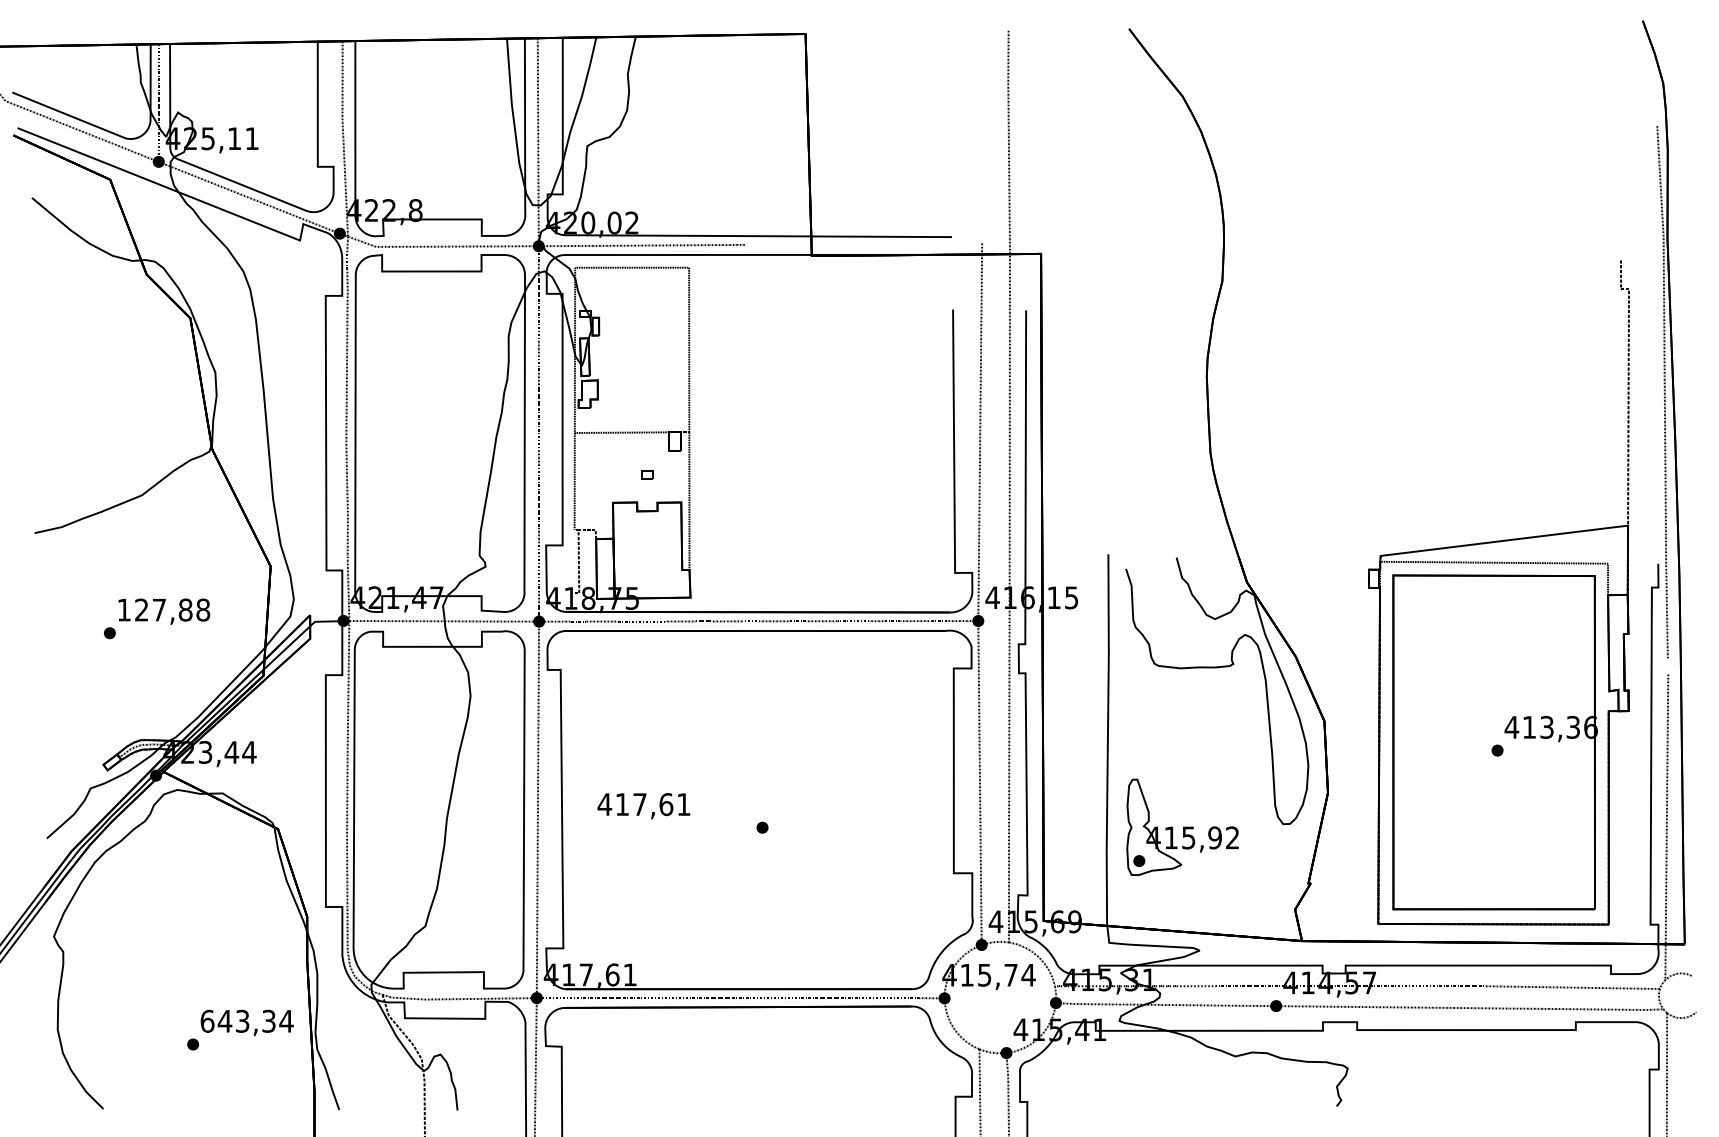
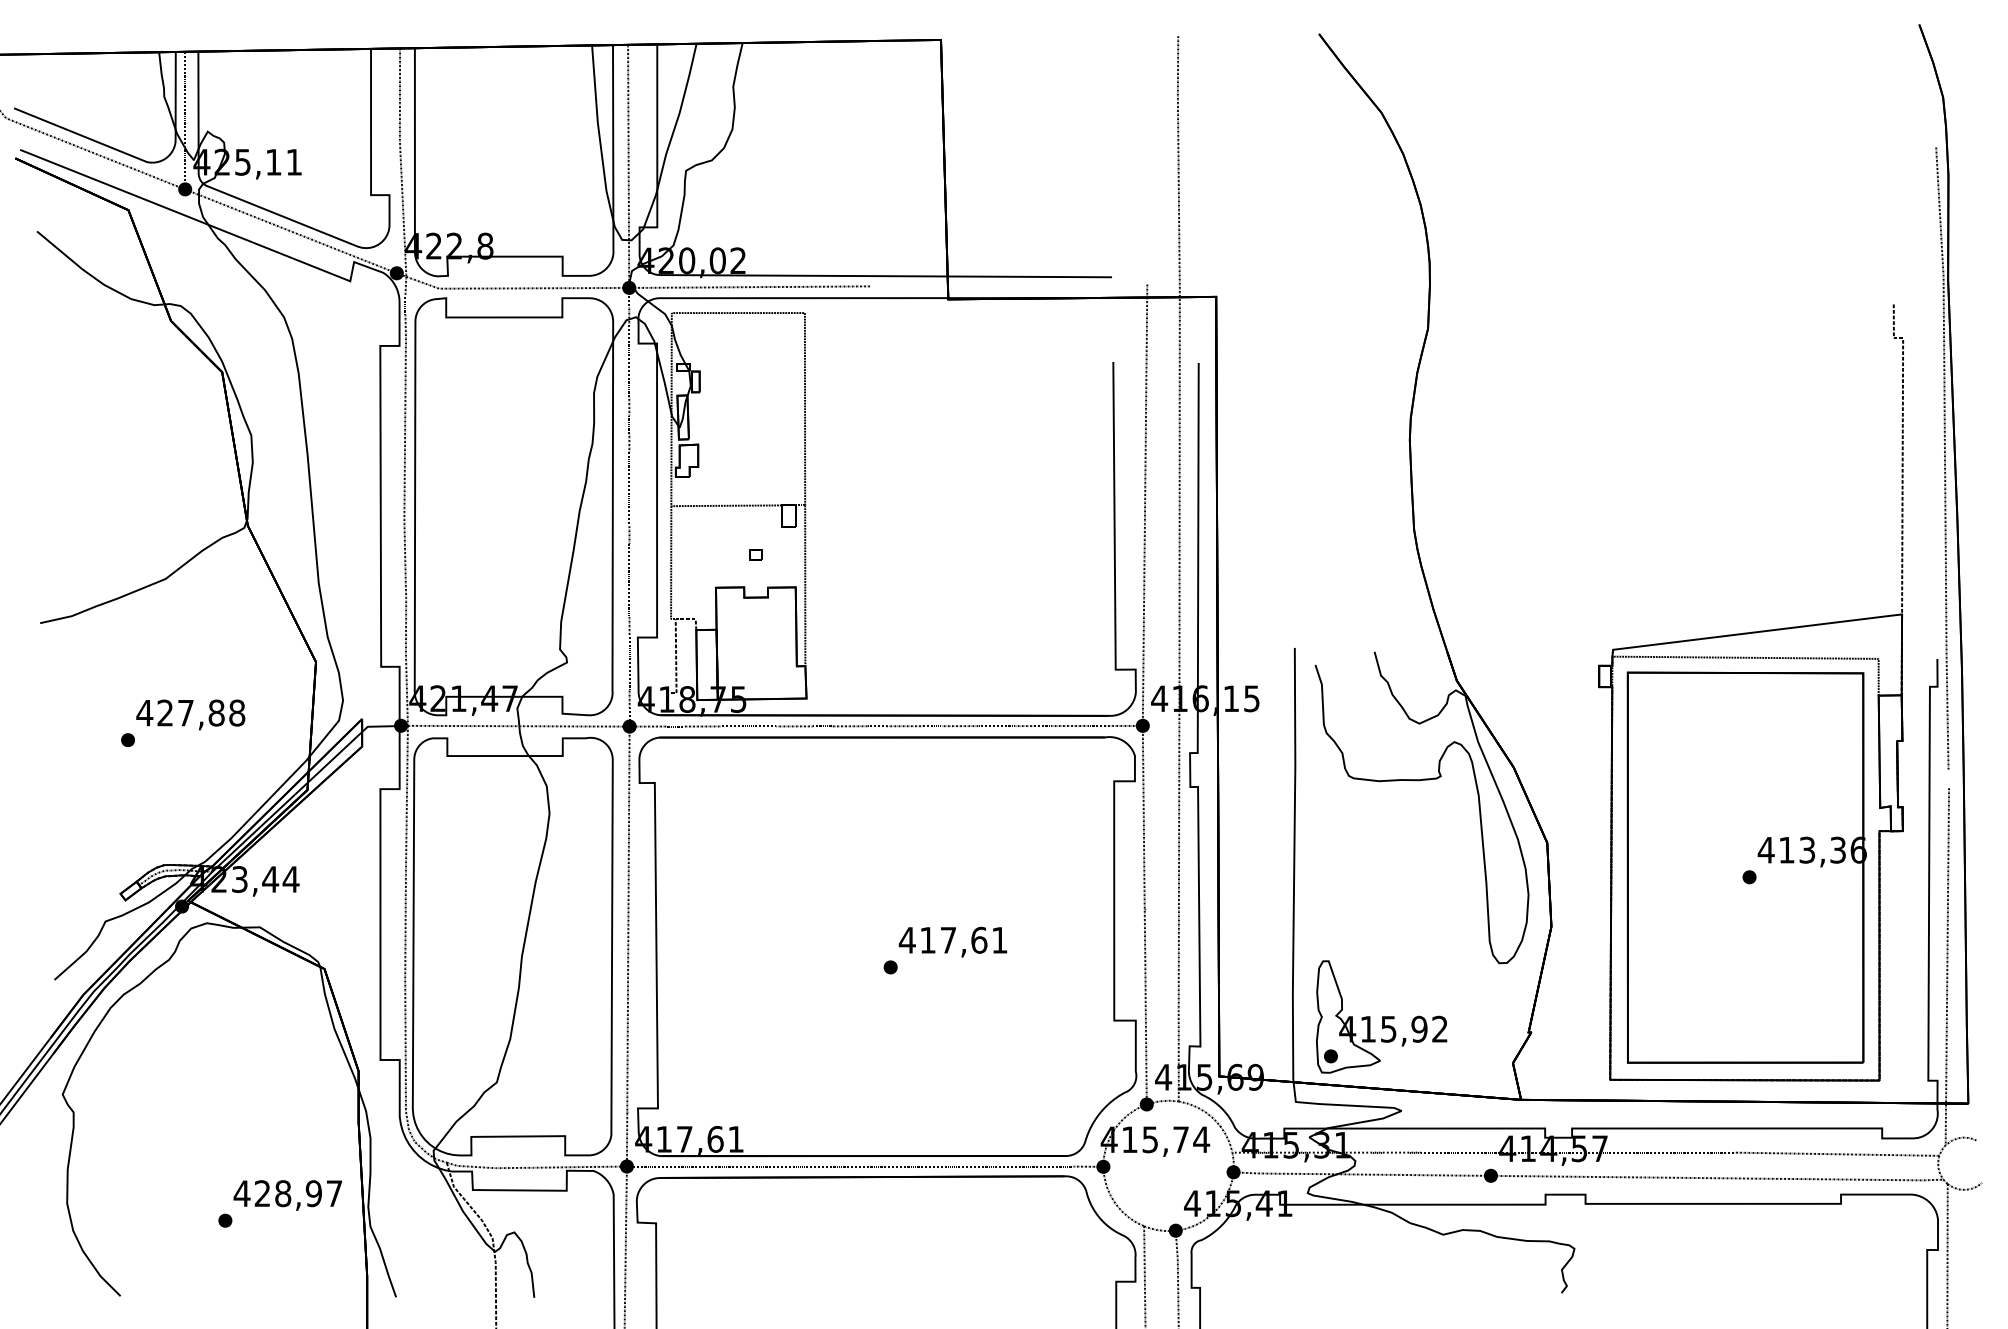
text: (123, 610) -> (144, 713), 127,88 -> 427,88
text: (643, 805) -> (952, 941), moved
part: (1182, 826) -> (1381, 1016), moved
text: (246, 1021) -> (287, 1193), 643,34 -> 428,97

